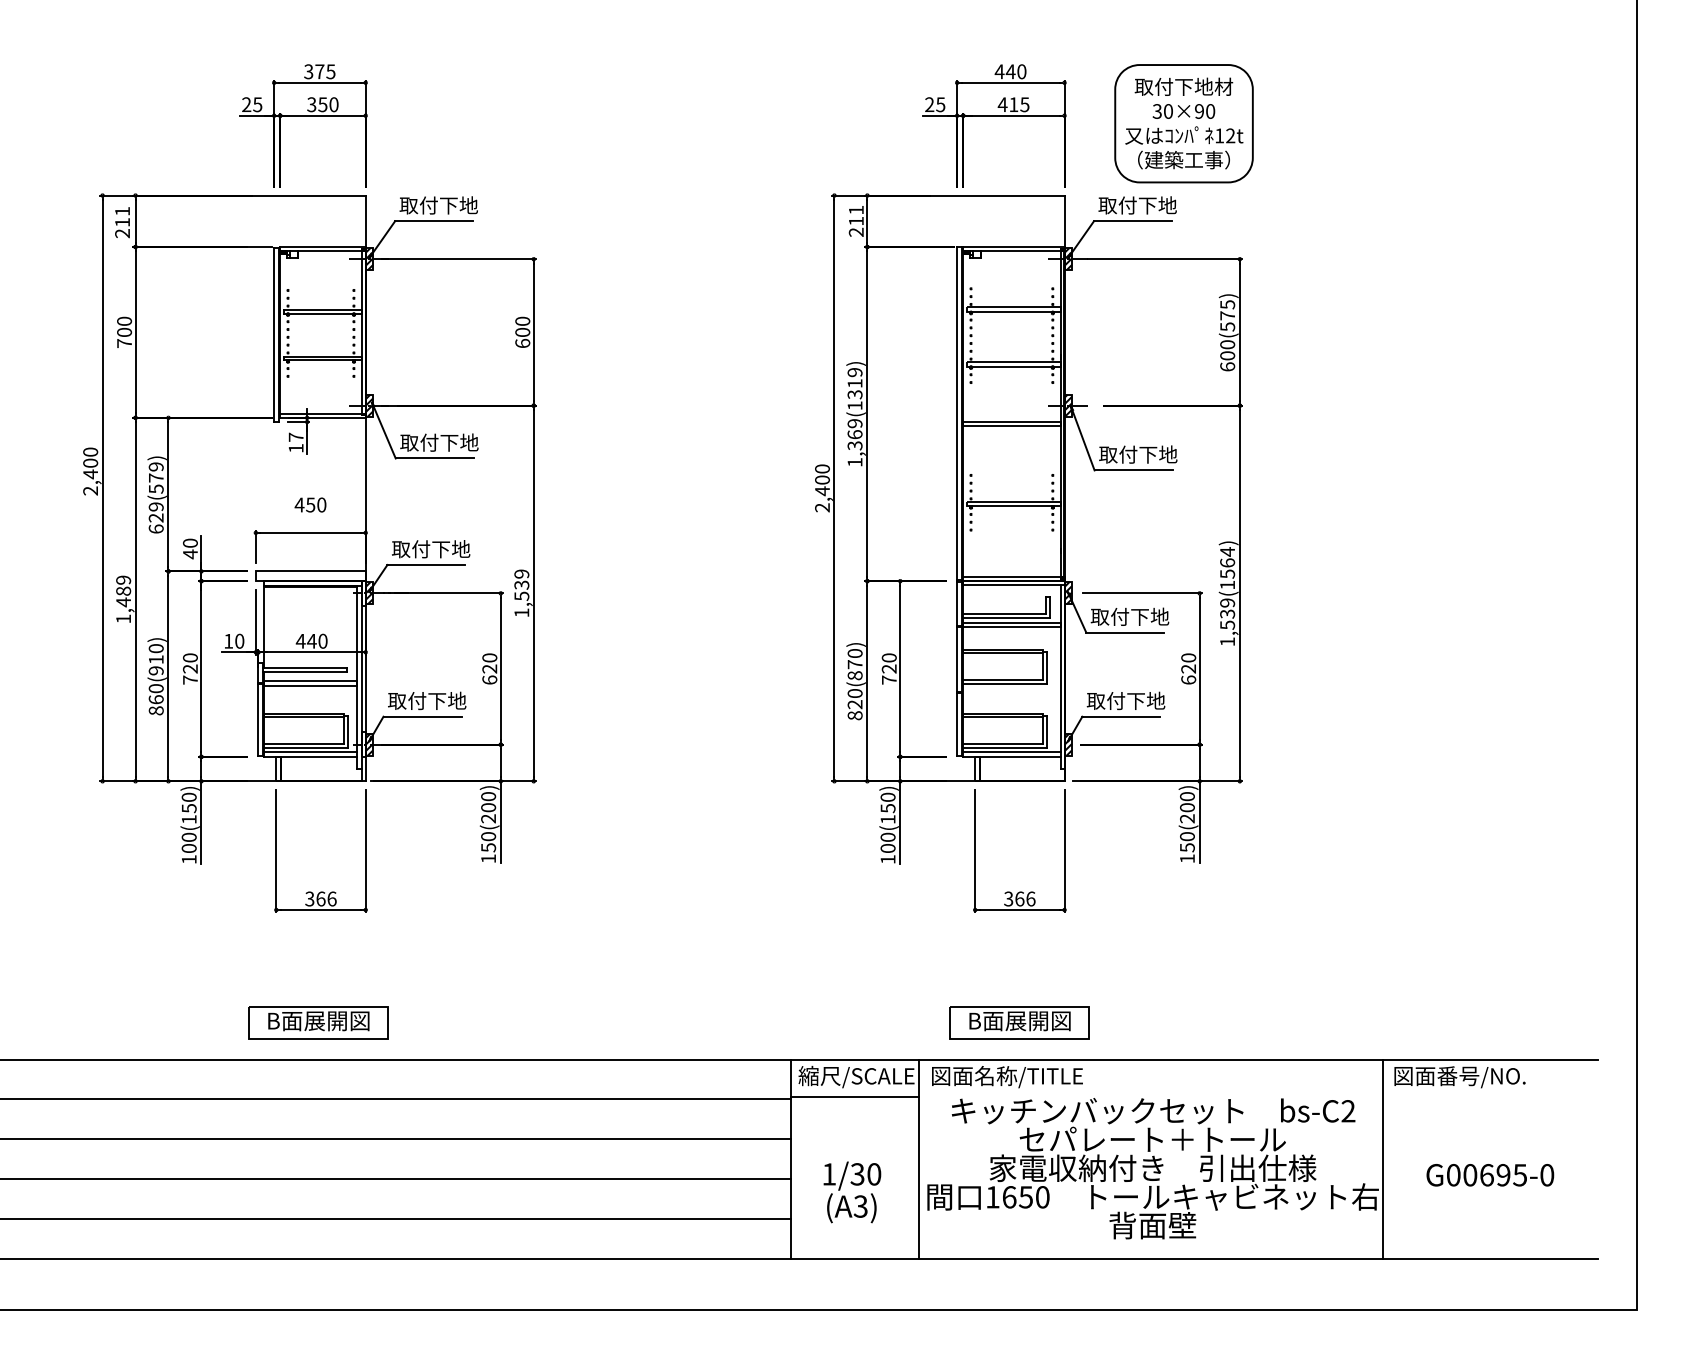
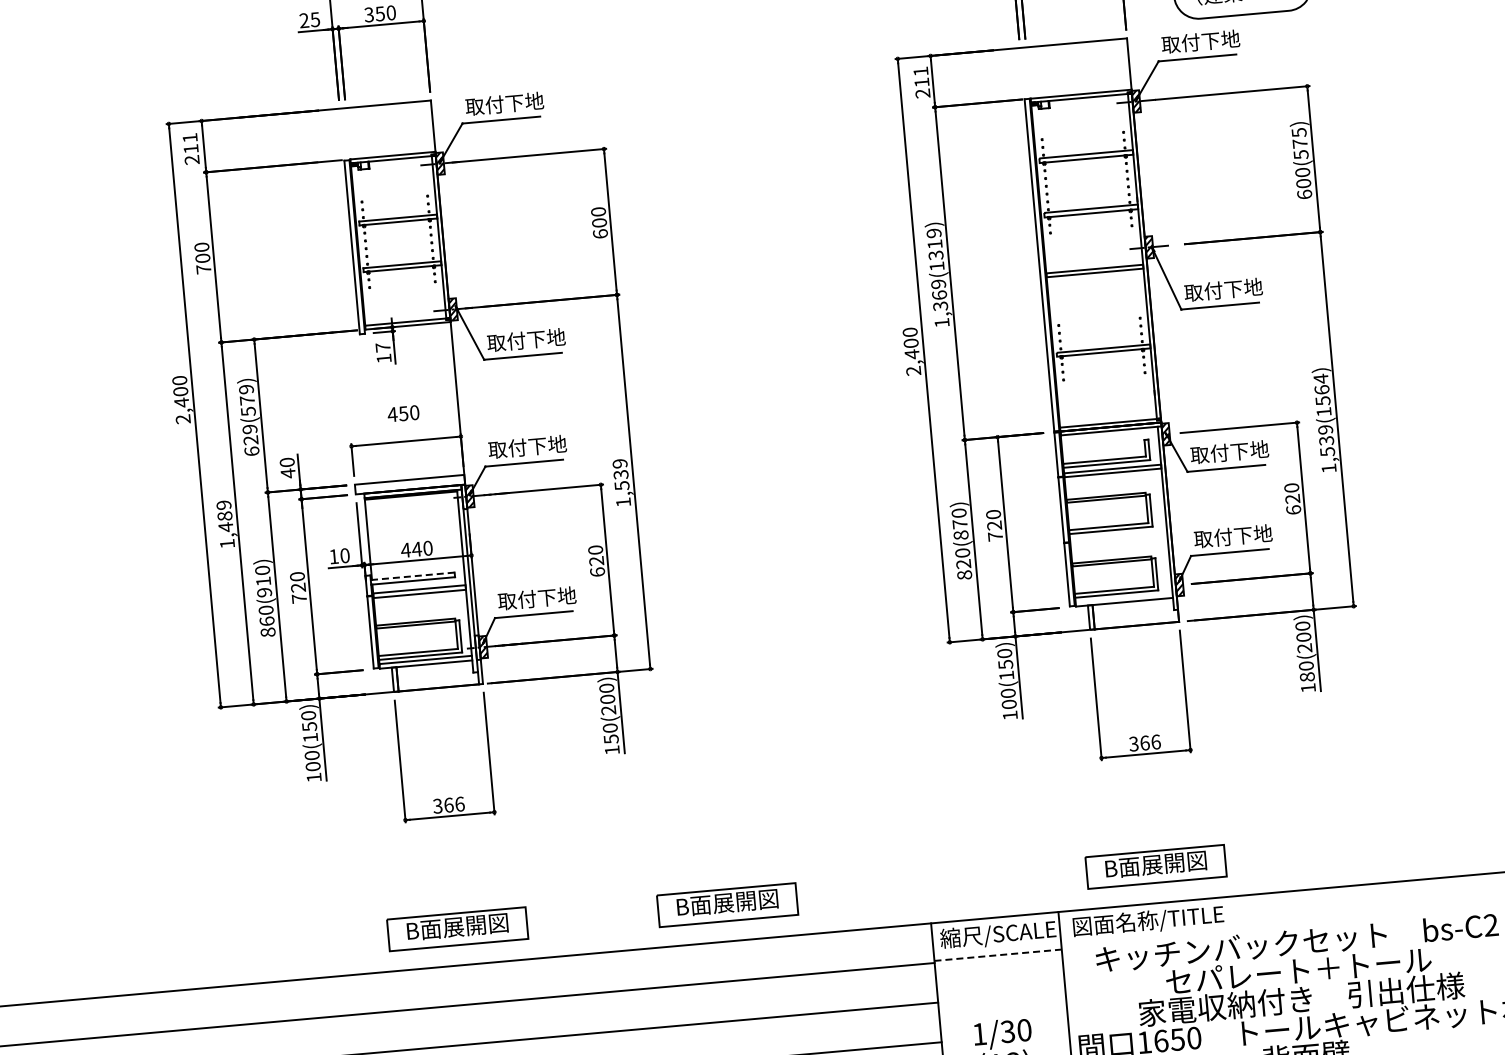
line: (304, 667) -> (411, 576), solid -> dashed
line: (1011, 752) -> (1123, 597), removed
text: (1187, 847) -> (1307, 676), 150(200) -> 180(200)
part: (589, 1022) -> (727, 904), added
line: (854, 1097) -> (997, 955), solid -> dashed

